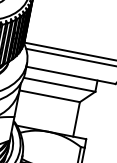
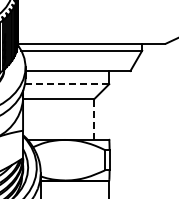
line: (58, 84) -> (66, 84), solid -> dashed
line: (76, 119) -> (94, 119), solid -> dashed

